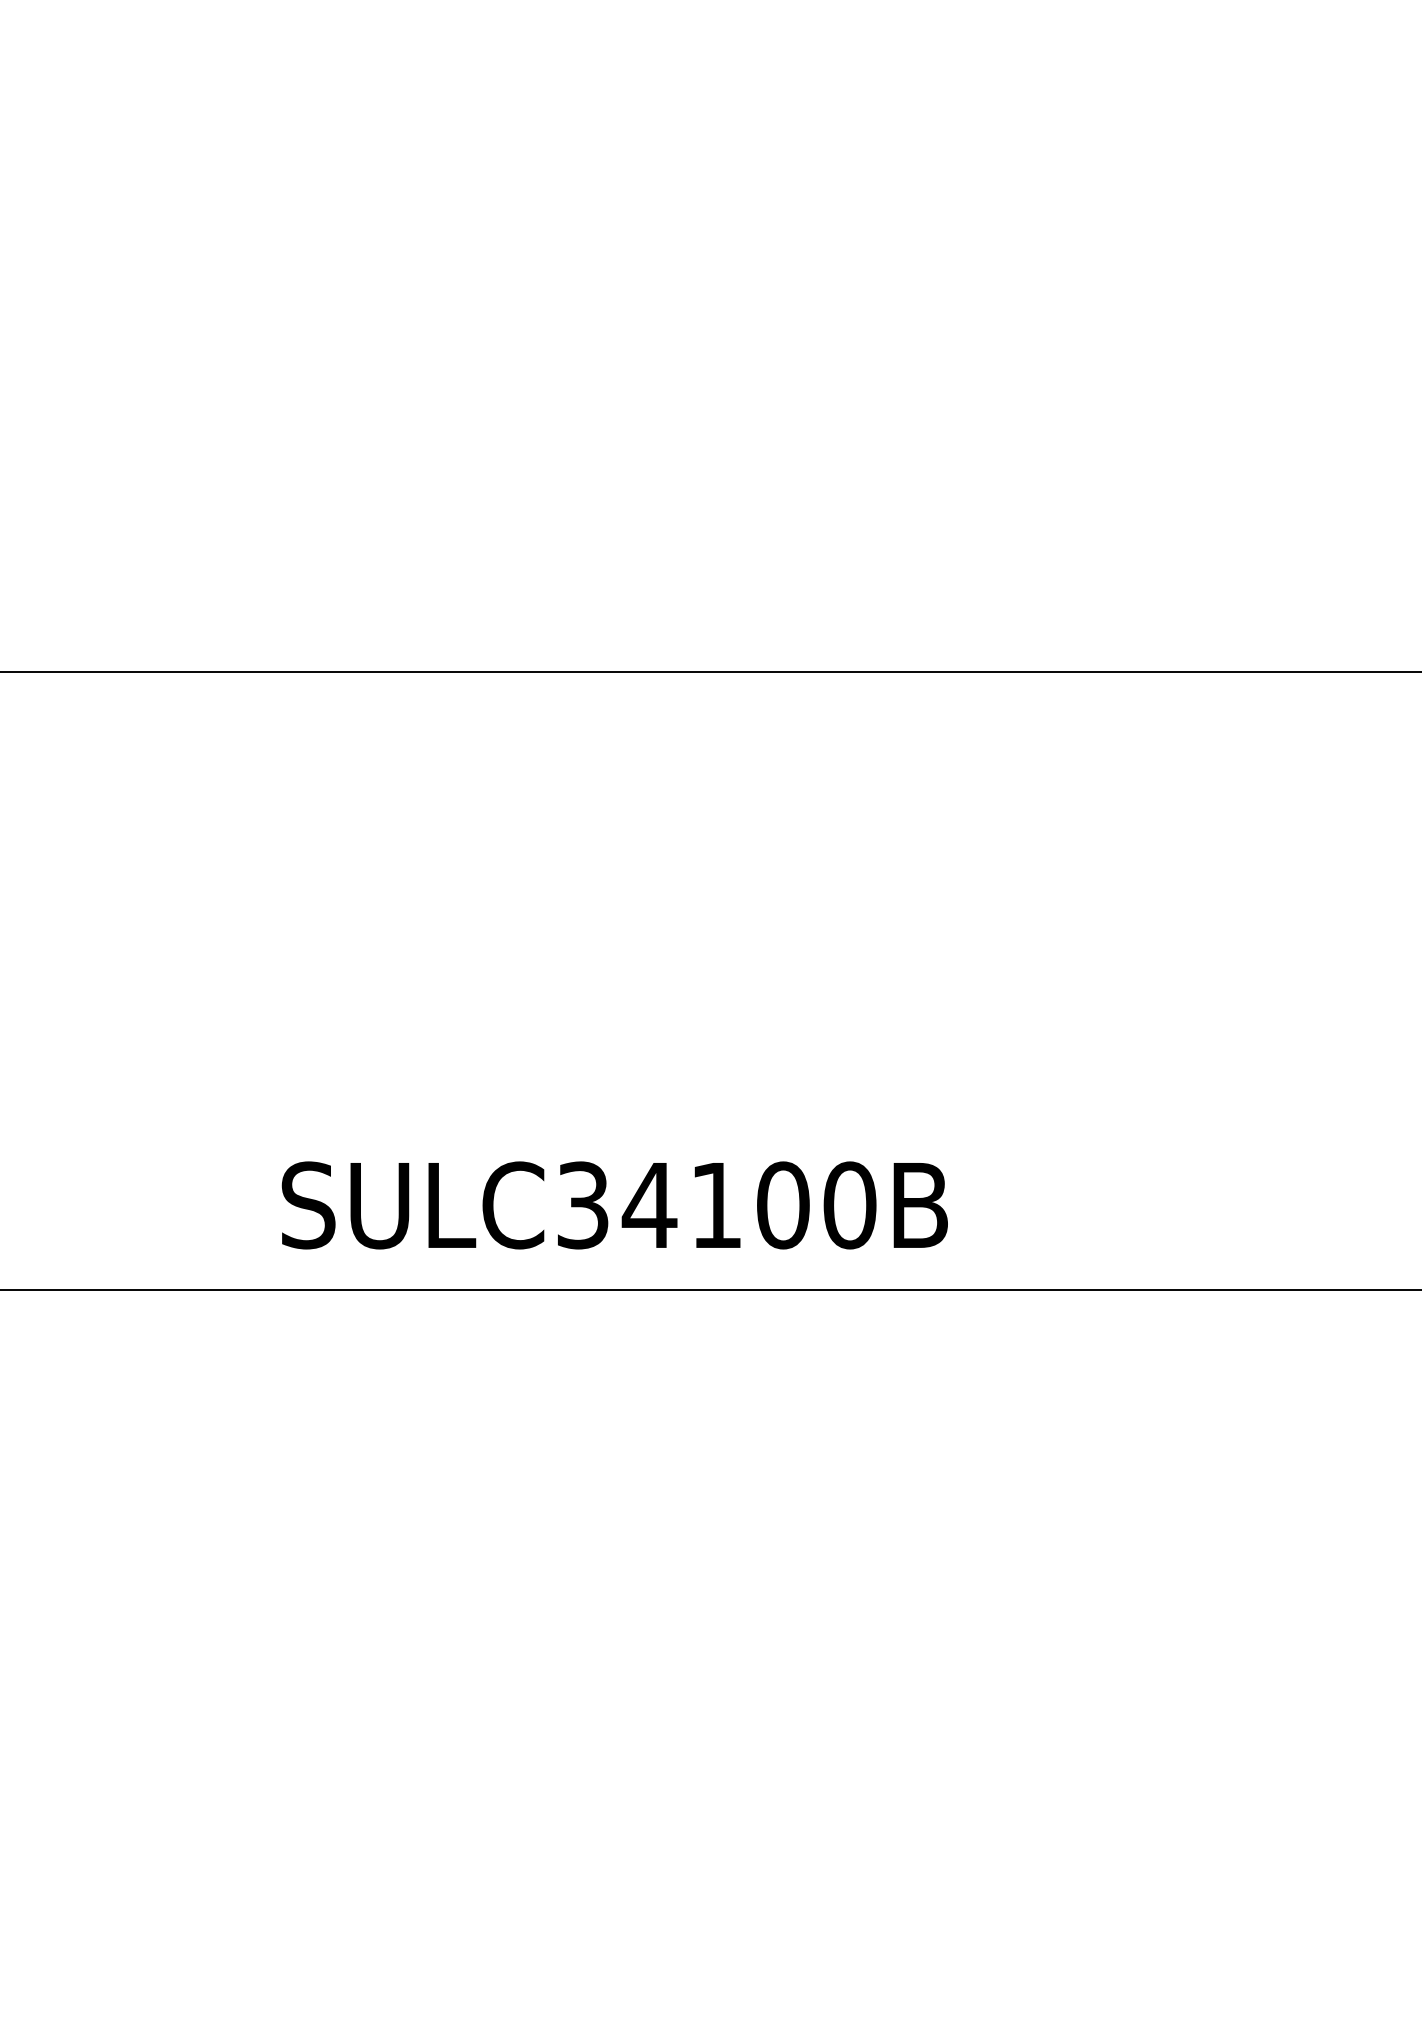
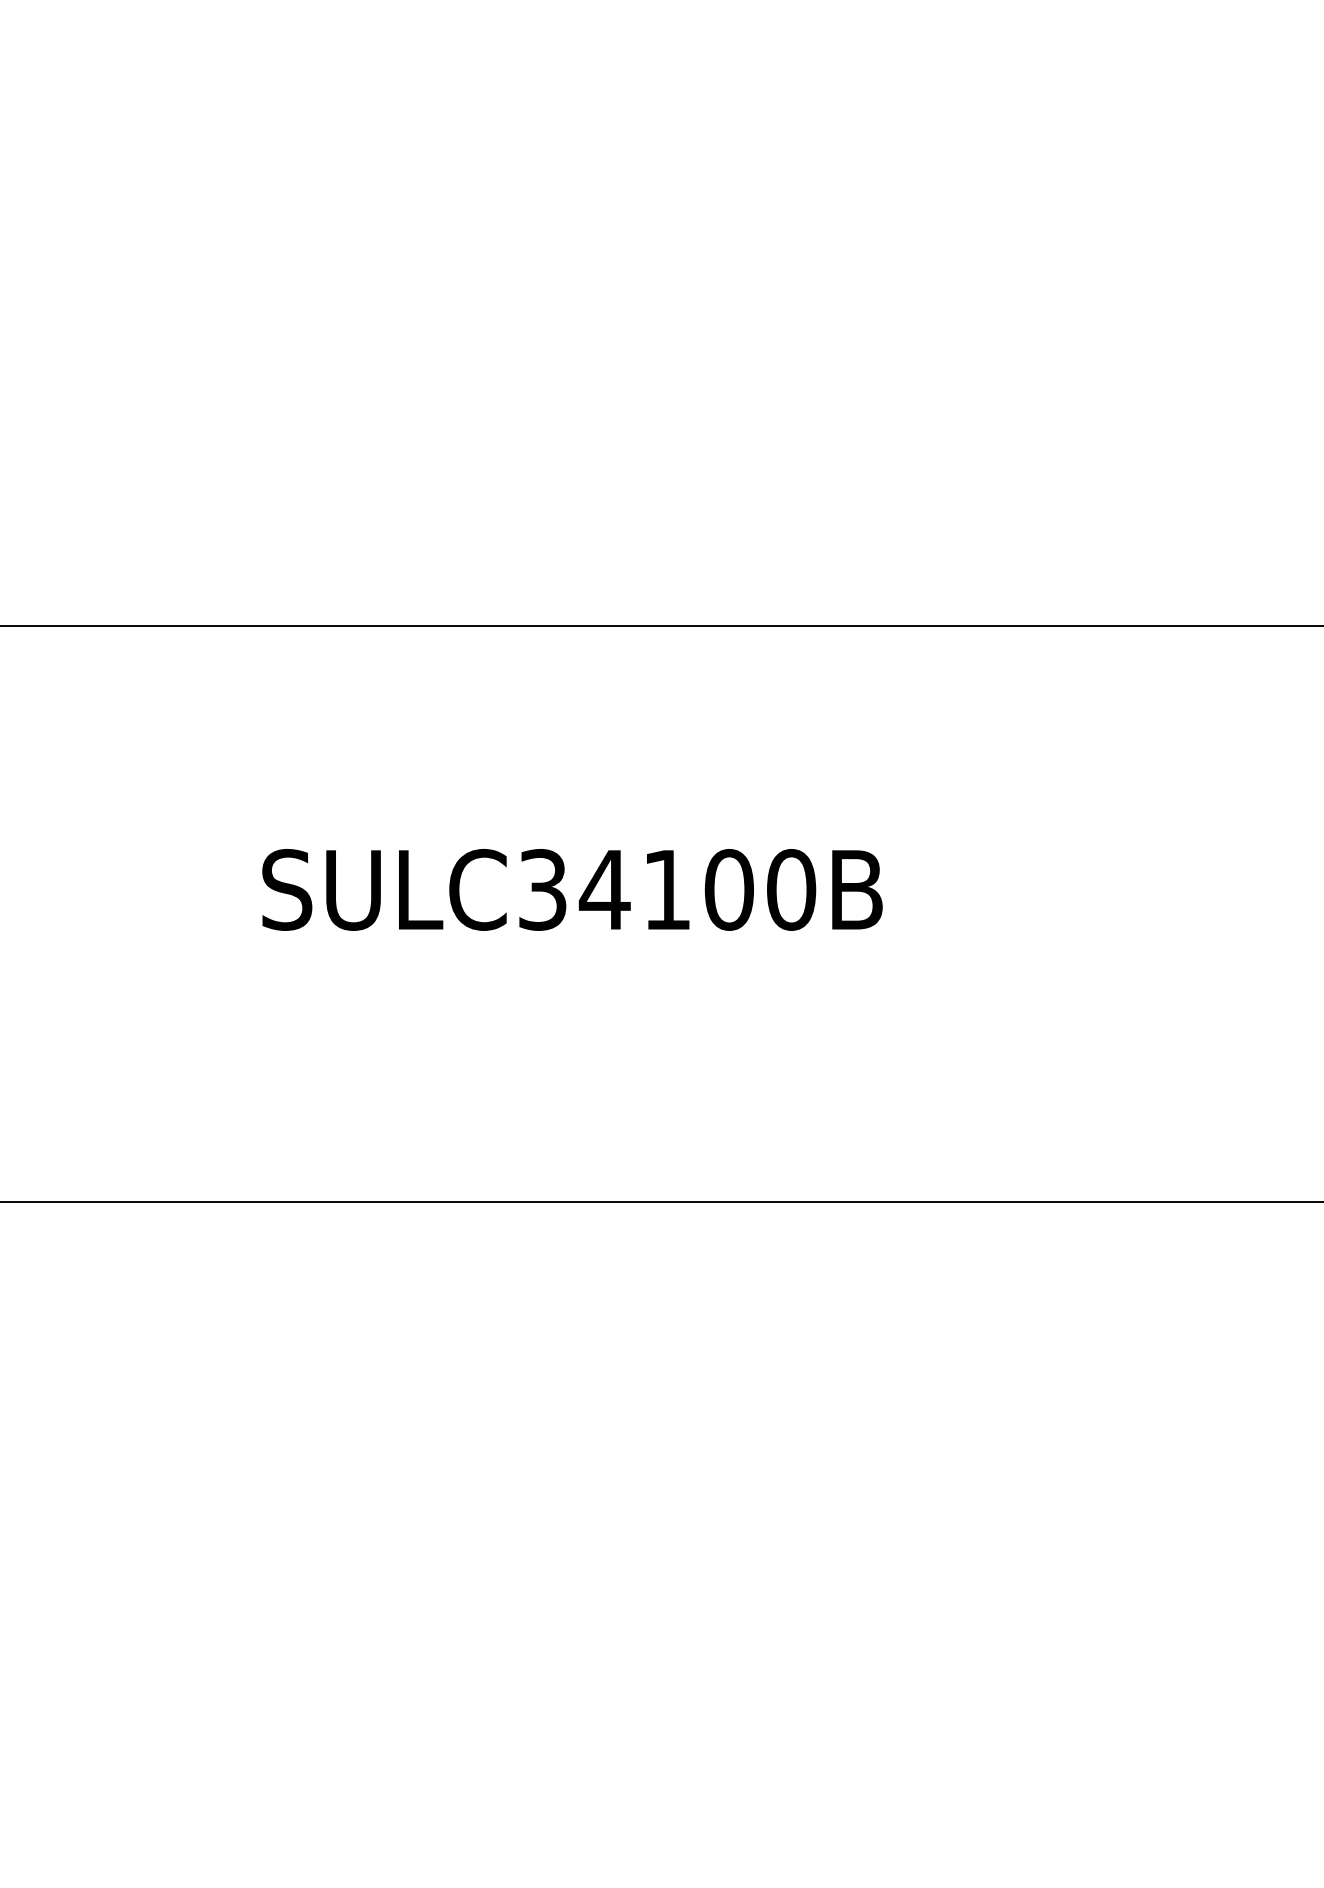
text: (614, 1205) -> (572, 889), moved

